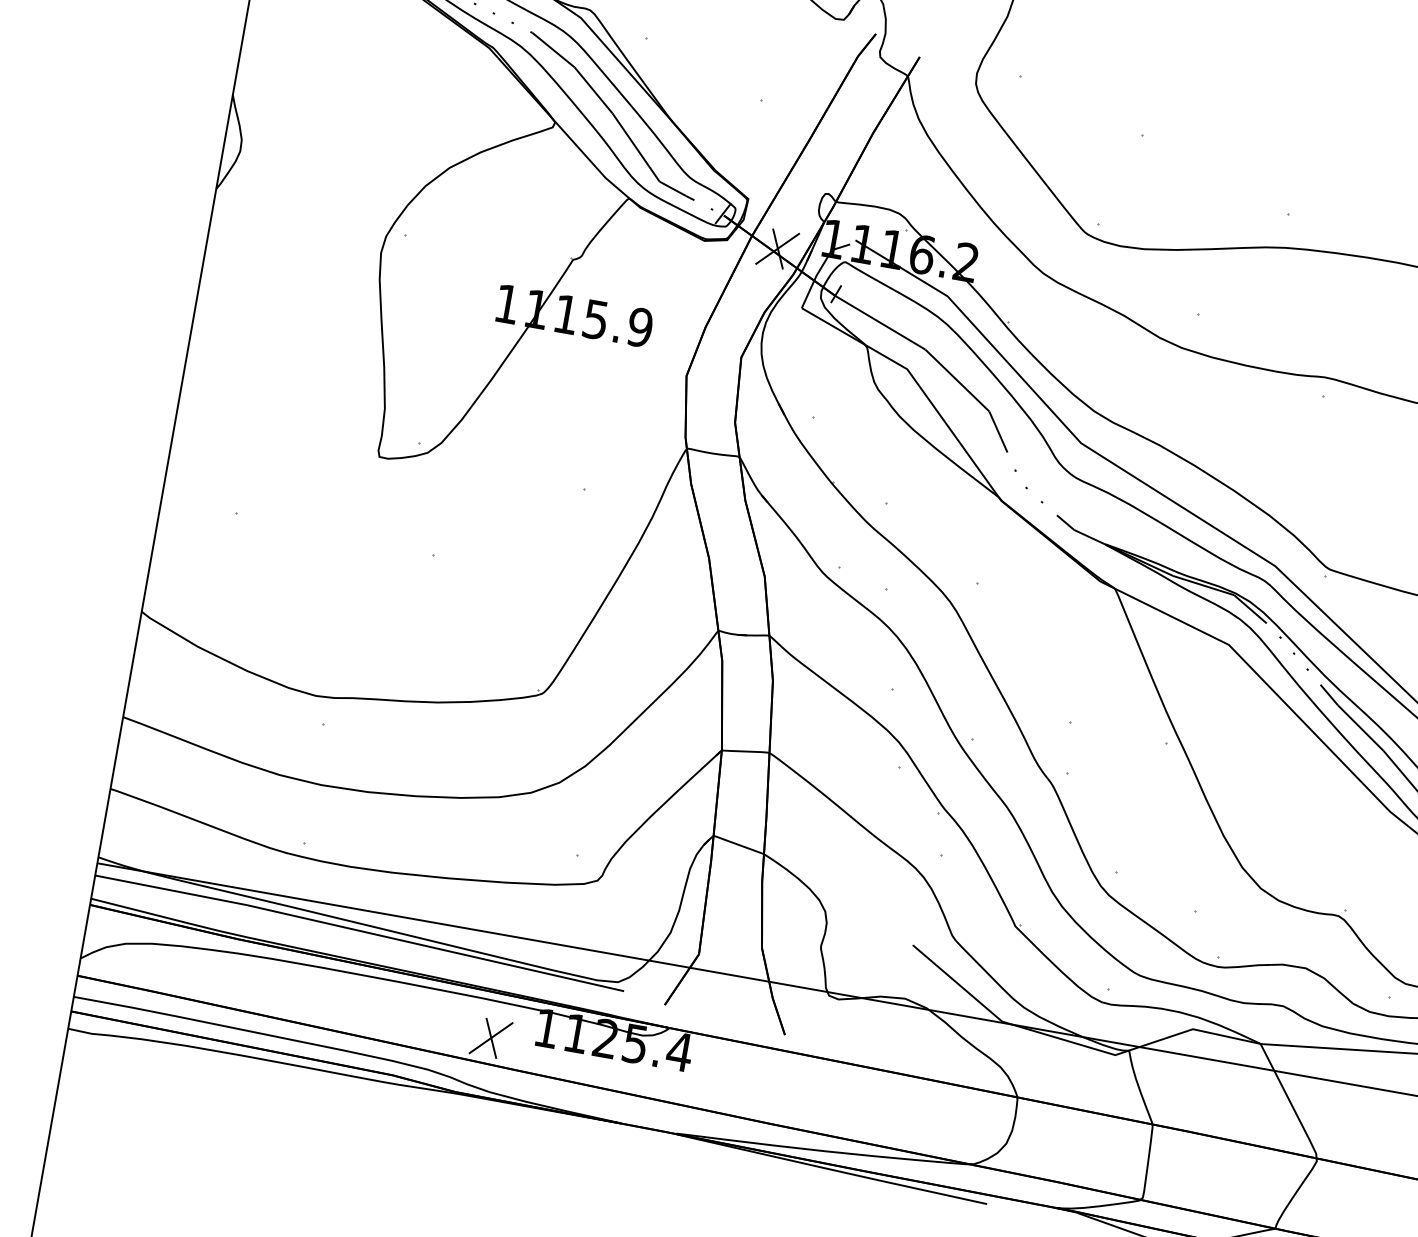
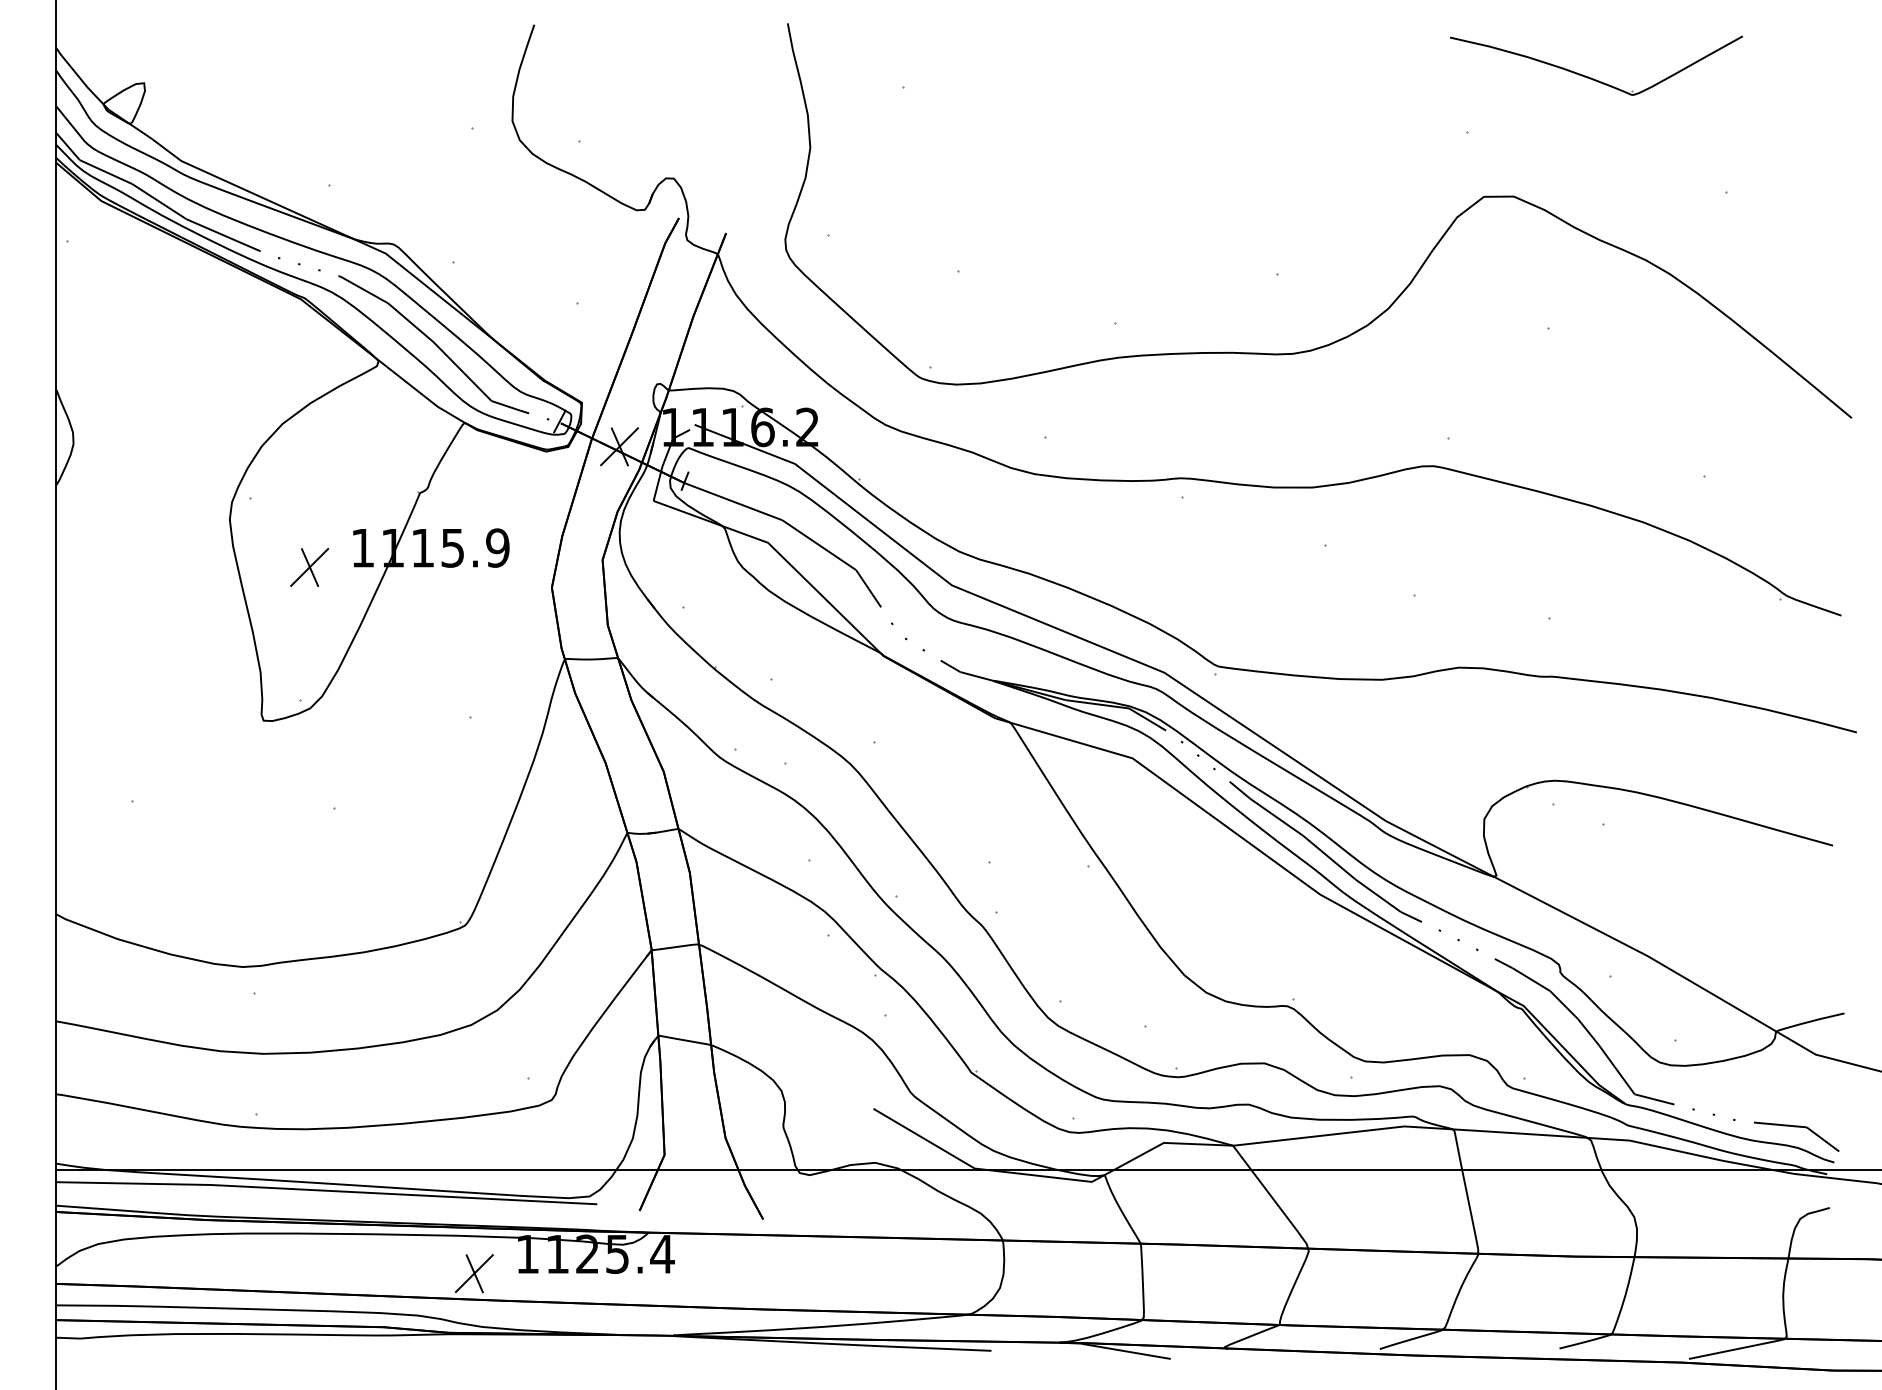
part: (451, 313) -> (309, 567), added

